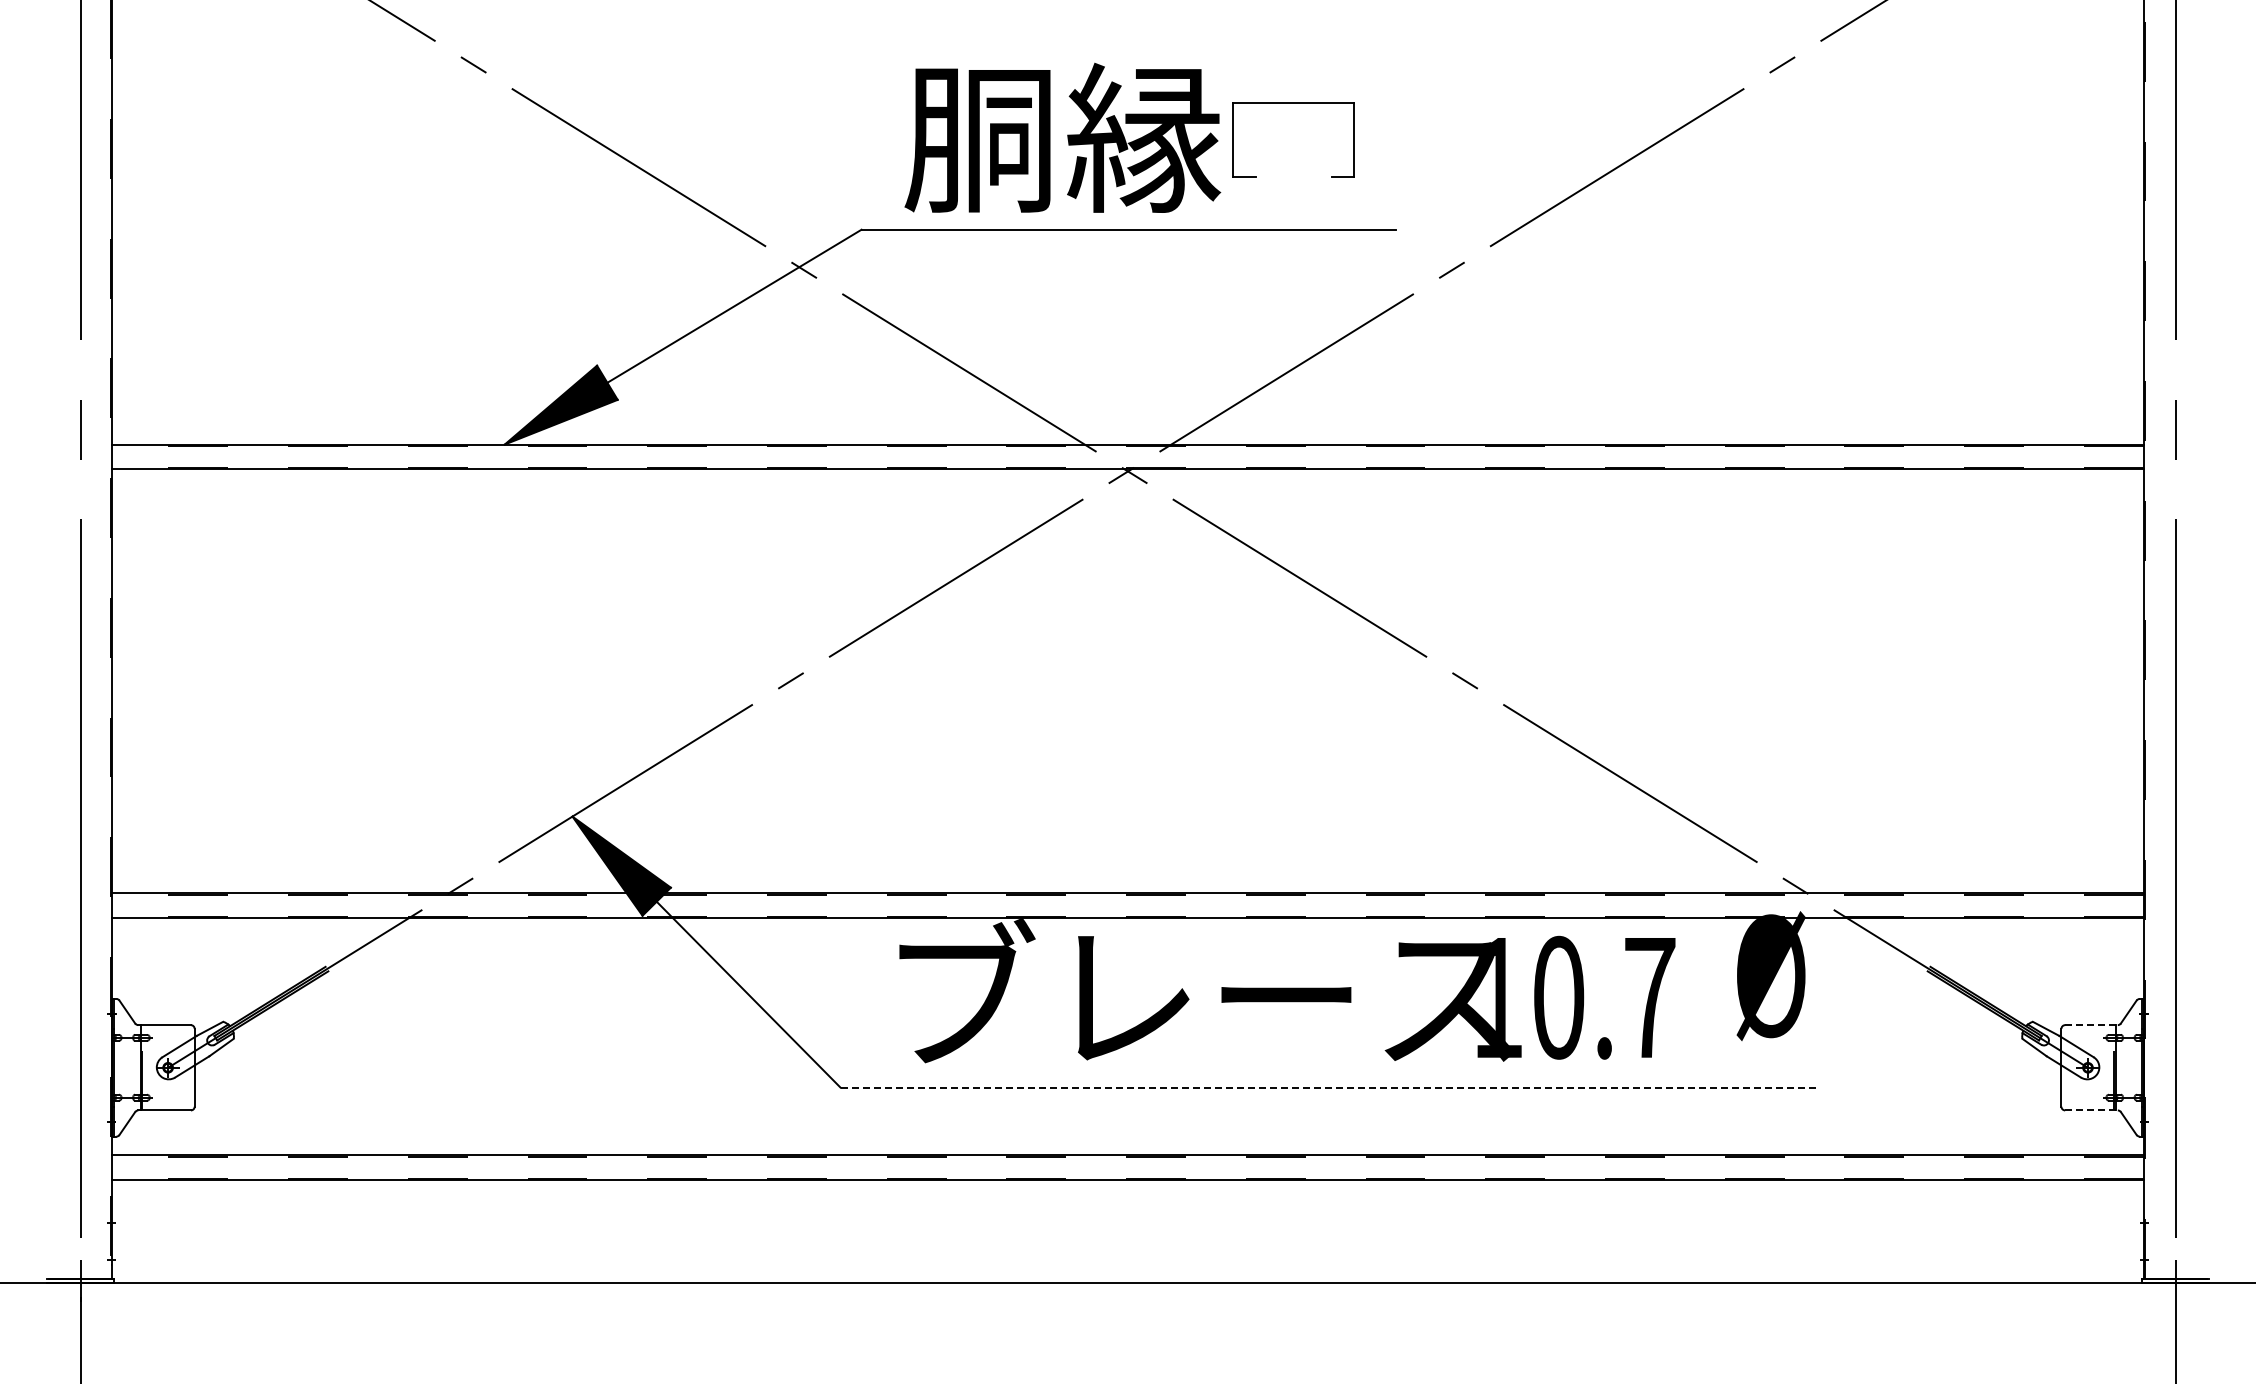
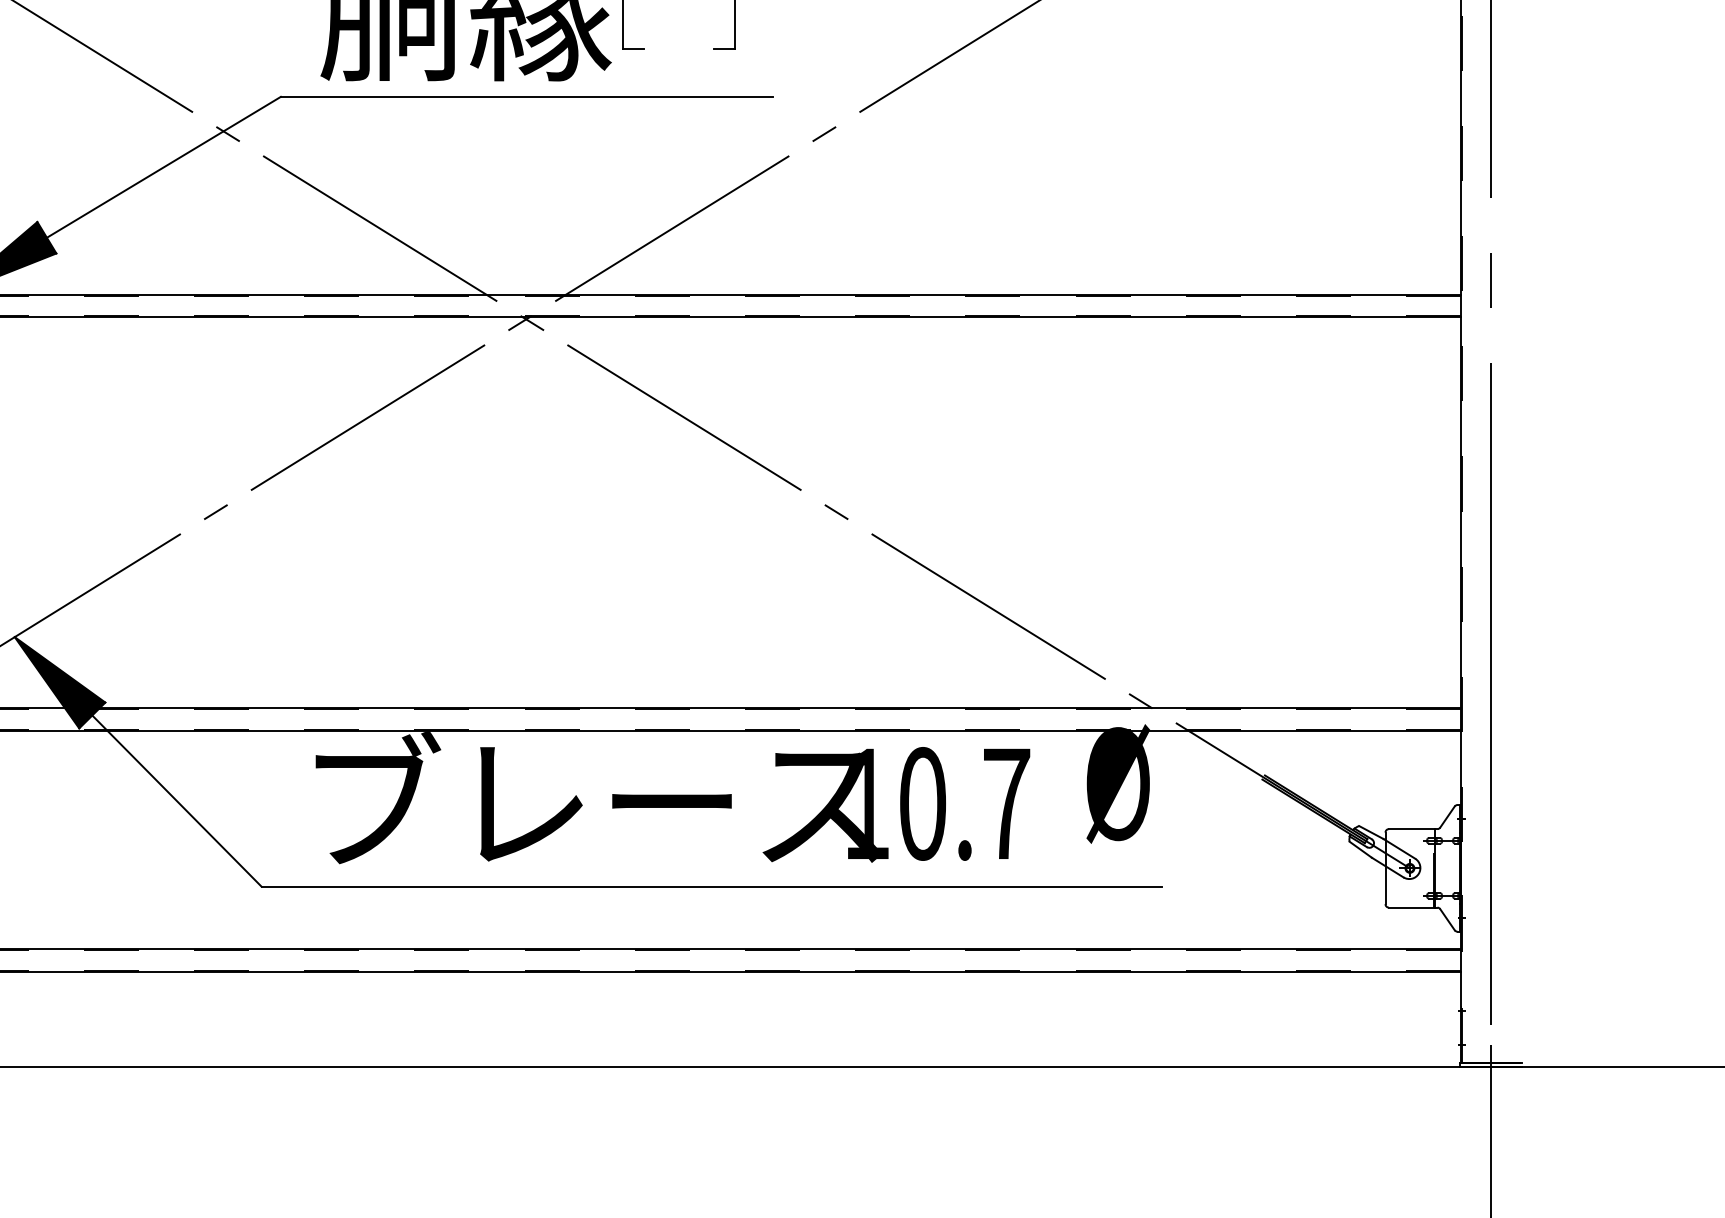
line: (2092, 1025) -> (1414, 829), dashed -> solid
line: (1330, 1087) -> (712, 886), dashed -> solid
line: (2092, 1110) -> (1414, 907), dashed -> solid

